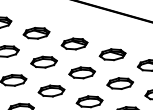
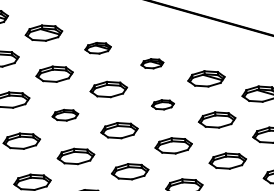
part: (74, 43) -> (97, 47), size x0.7
part: (112, 54) -> (152, 63), size x0.6
part: (119, 83) -> (162, 104), size x0.6
part: (51, 90) -> (65, 114), size x0.7

